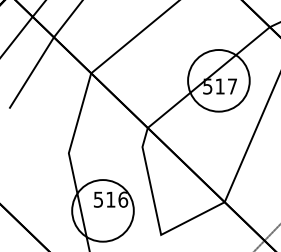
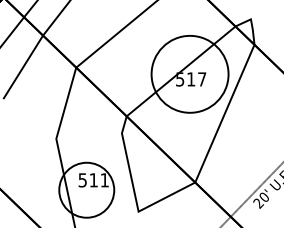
circle: (218, 79) -> (189, 73), size x1.4
text: (122, 199) -> (104, 180), 516 -> 511

